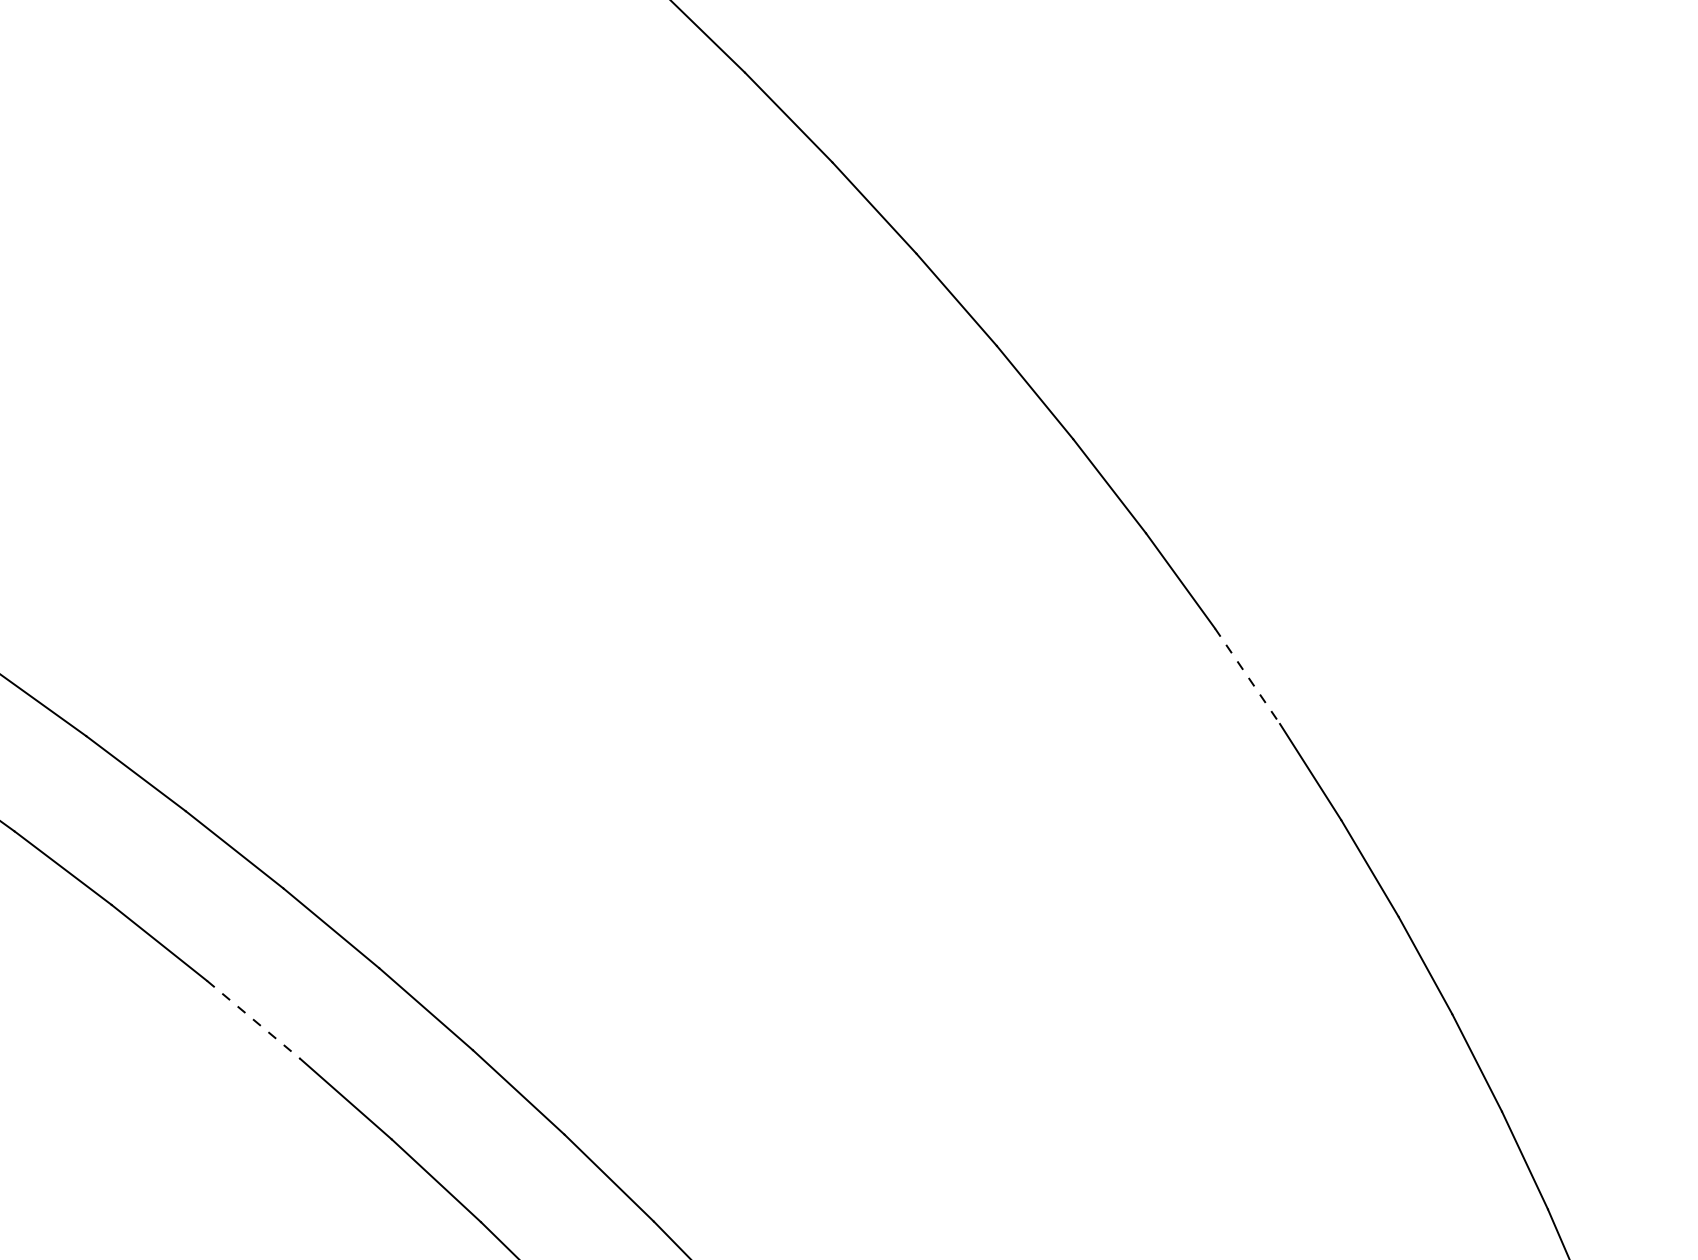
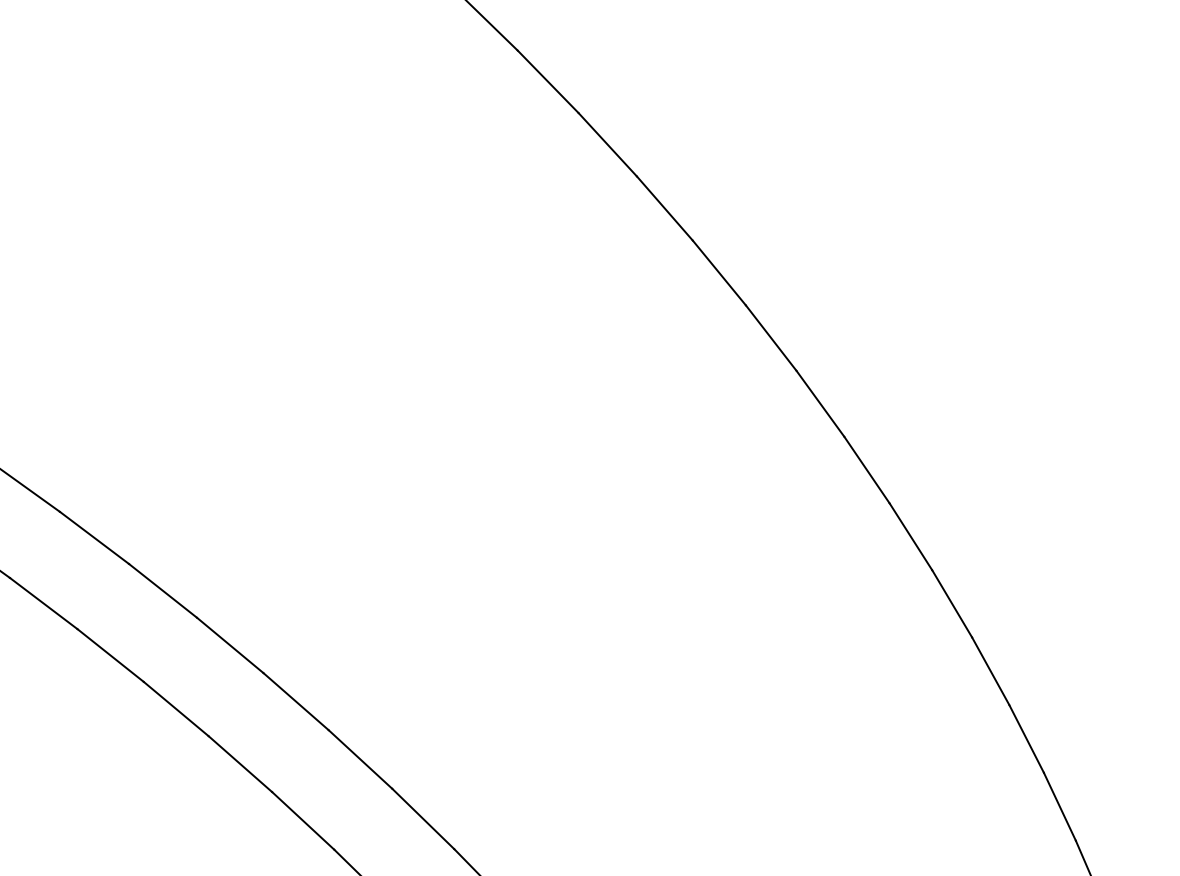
line: (1248, 676) -> (867, 470), dashed -> solid
line: (254, 1020) -> (176, 709), dashed -> solid

